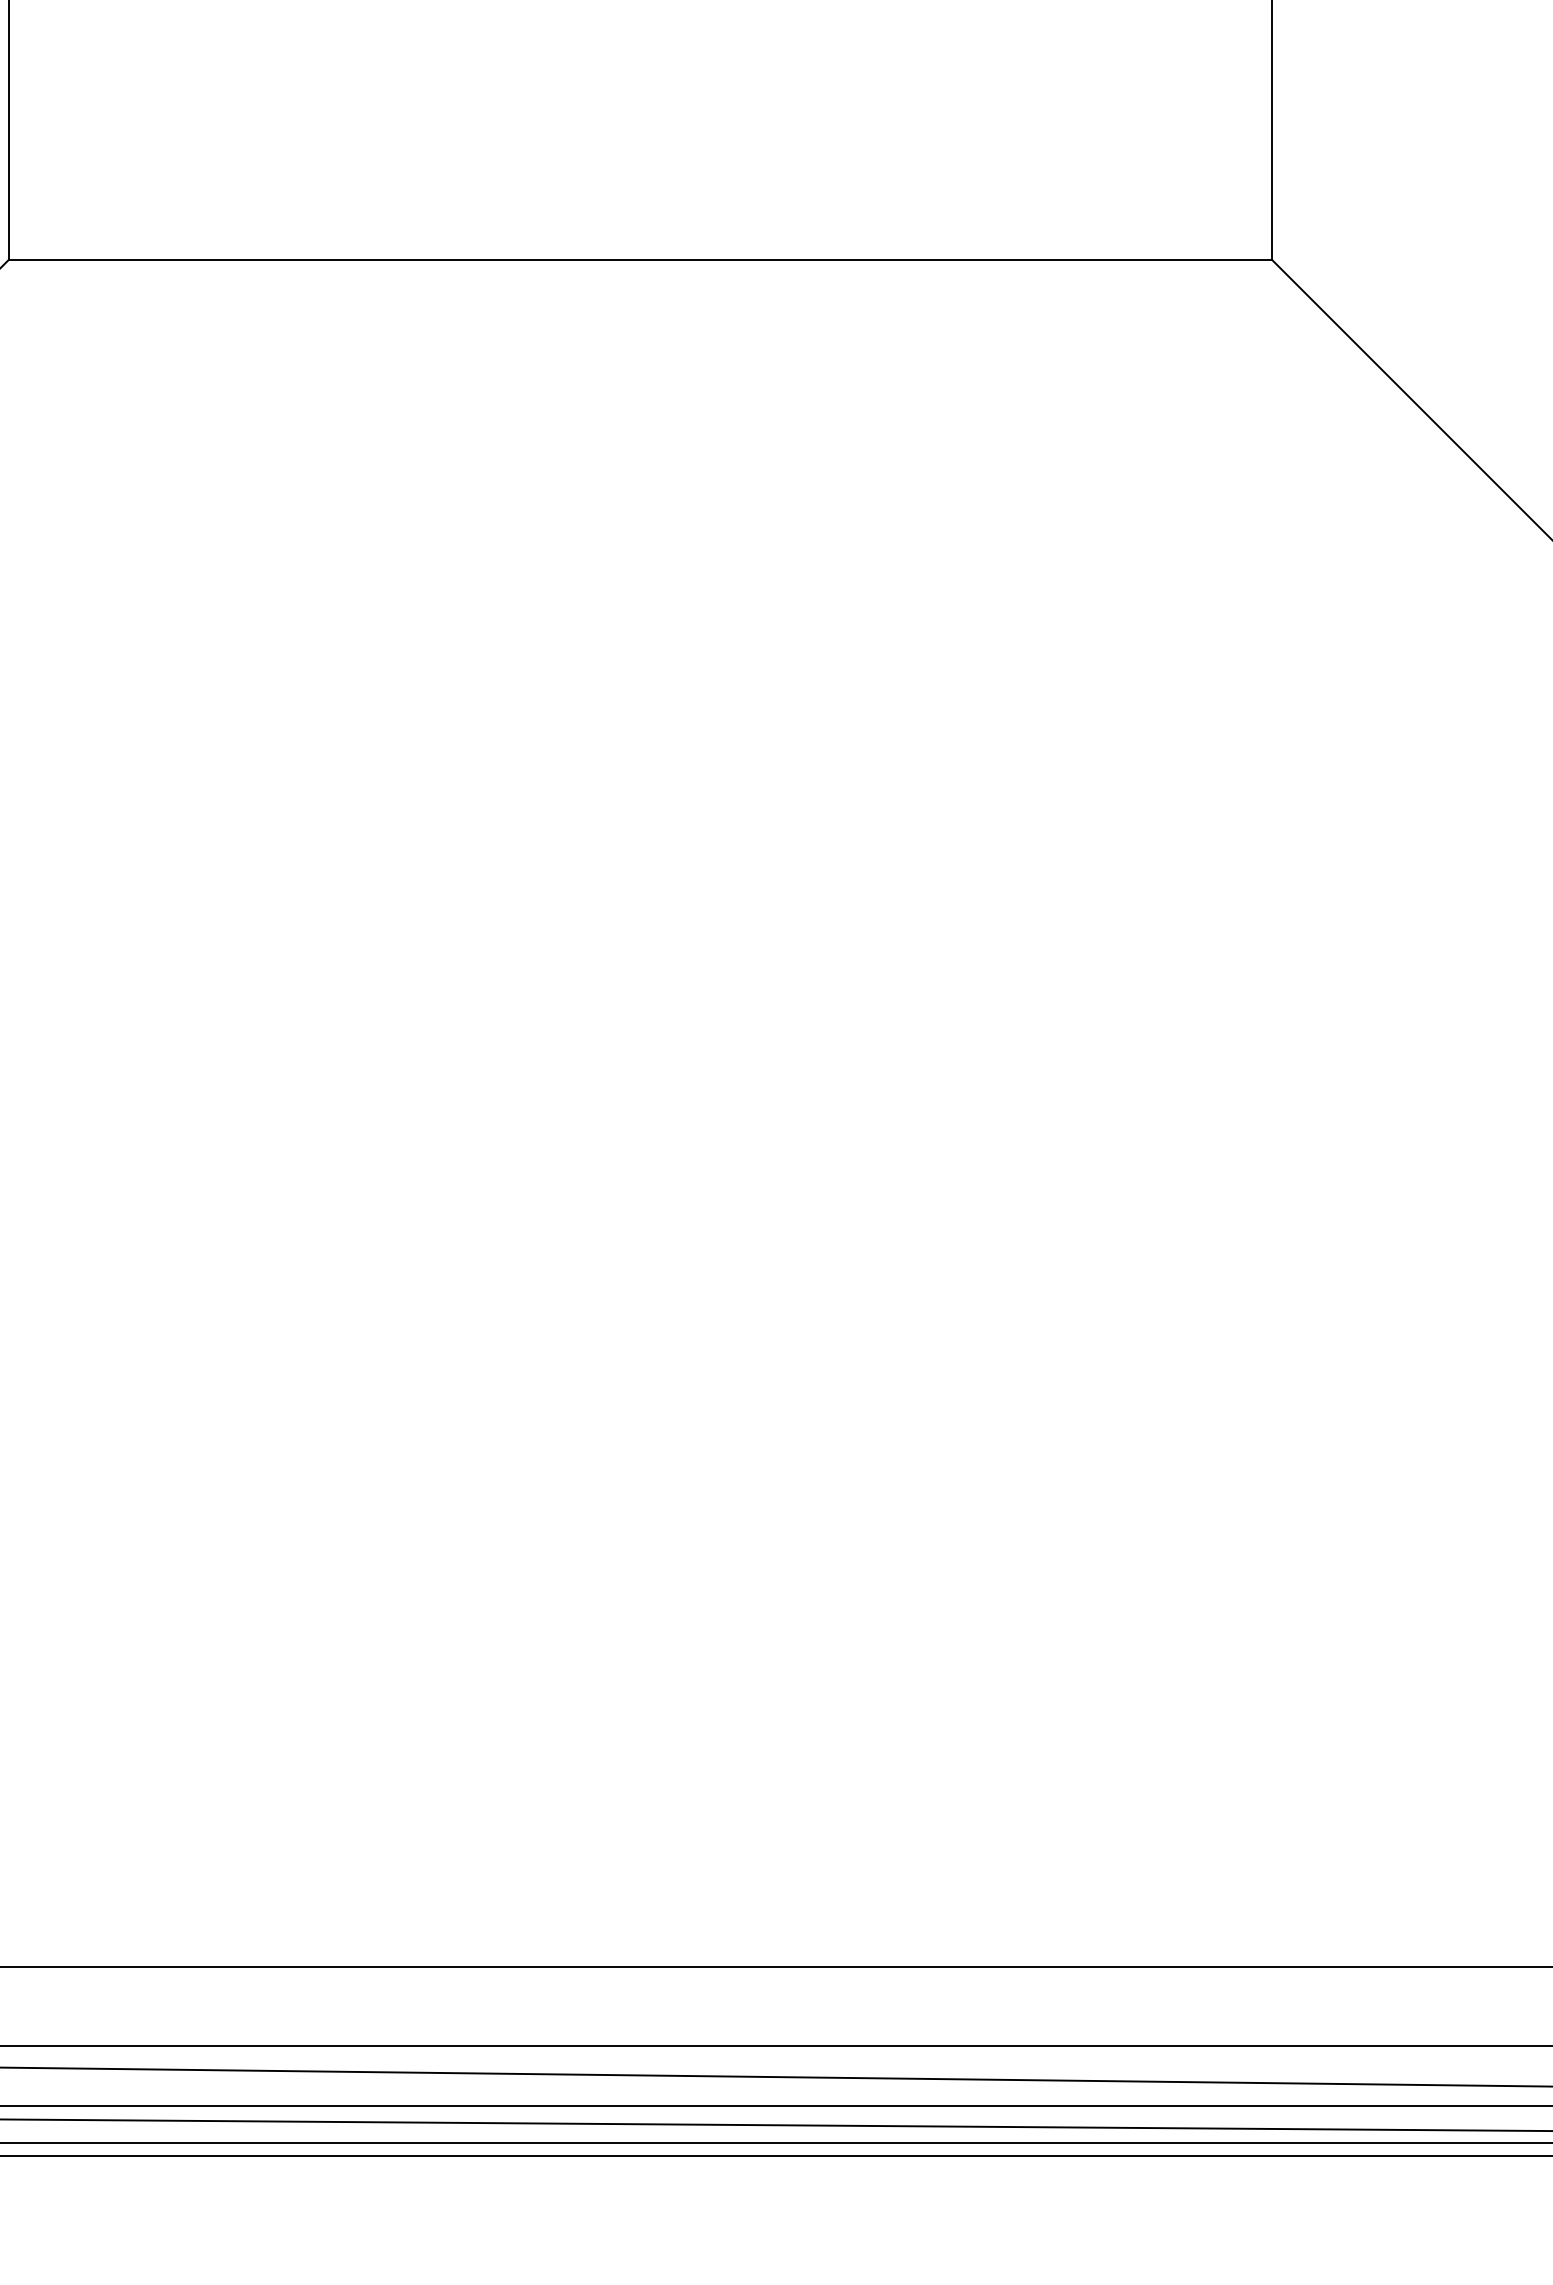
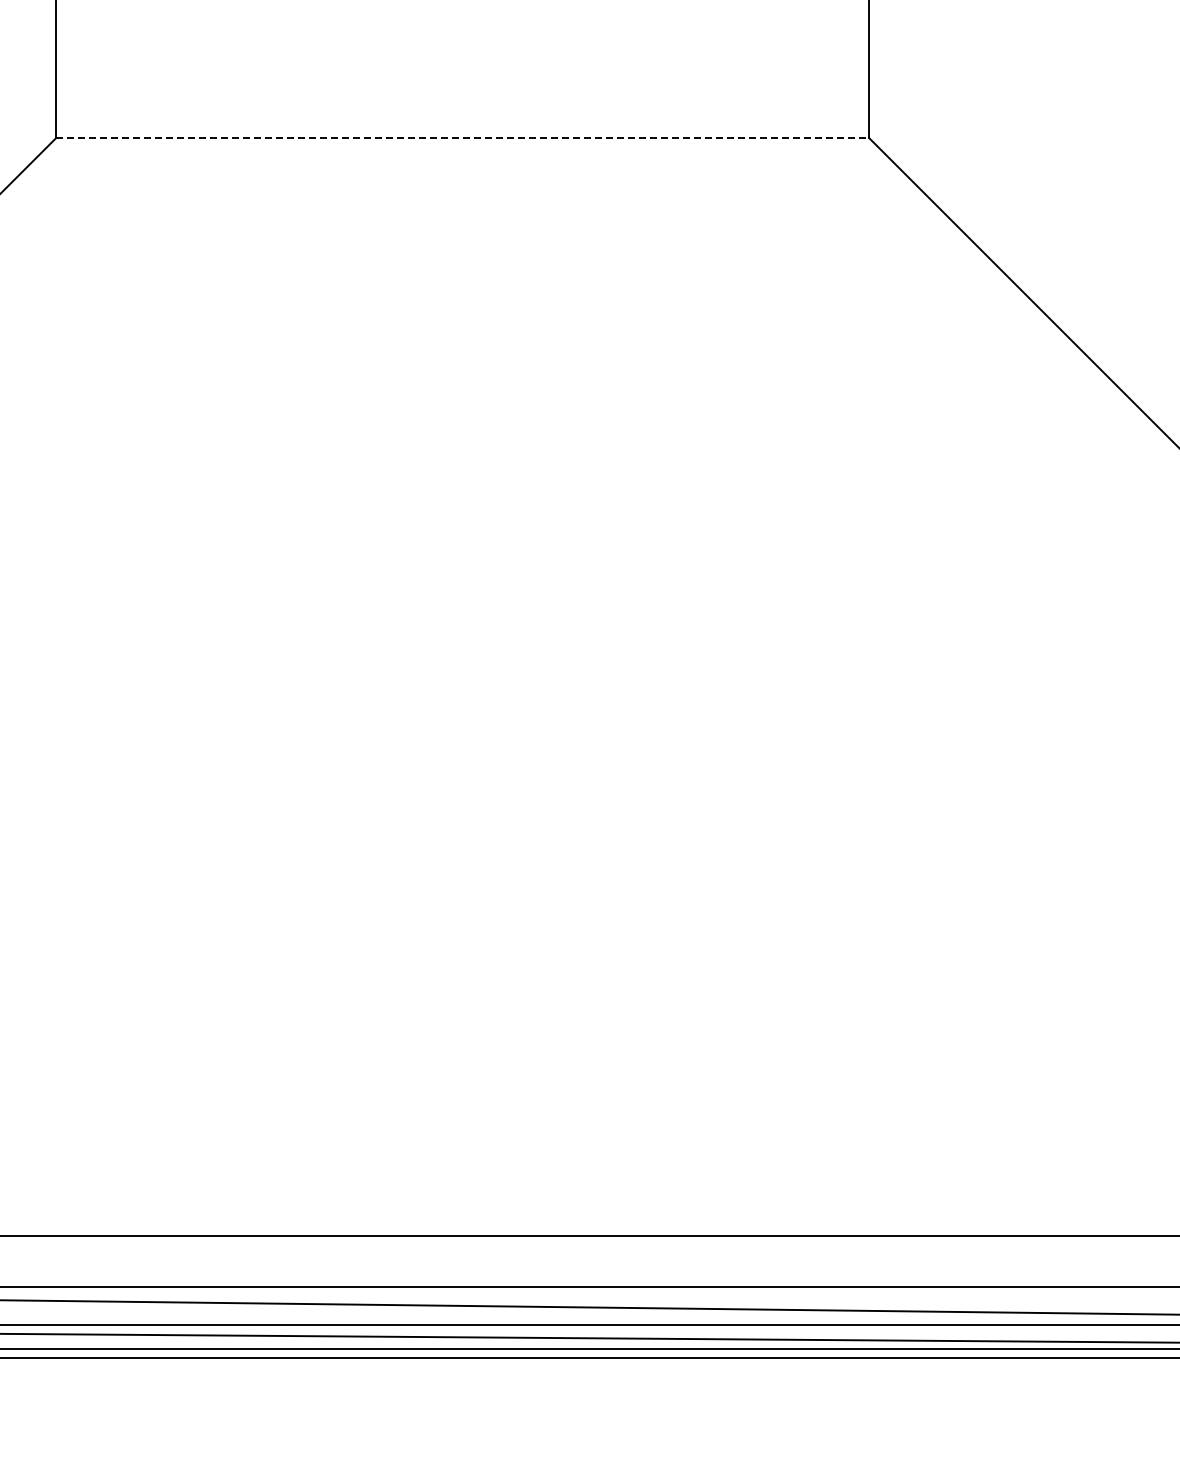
line: (641, 260) -> (463, 138), solid -> dashed

